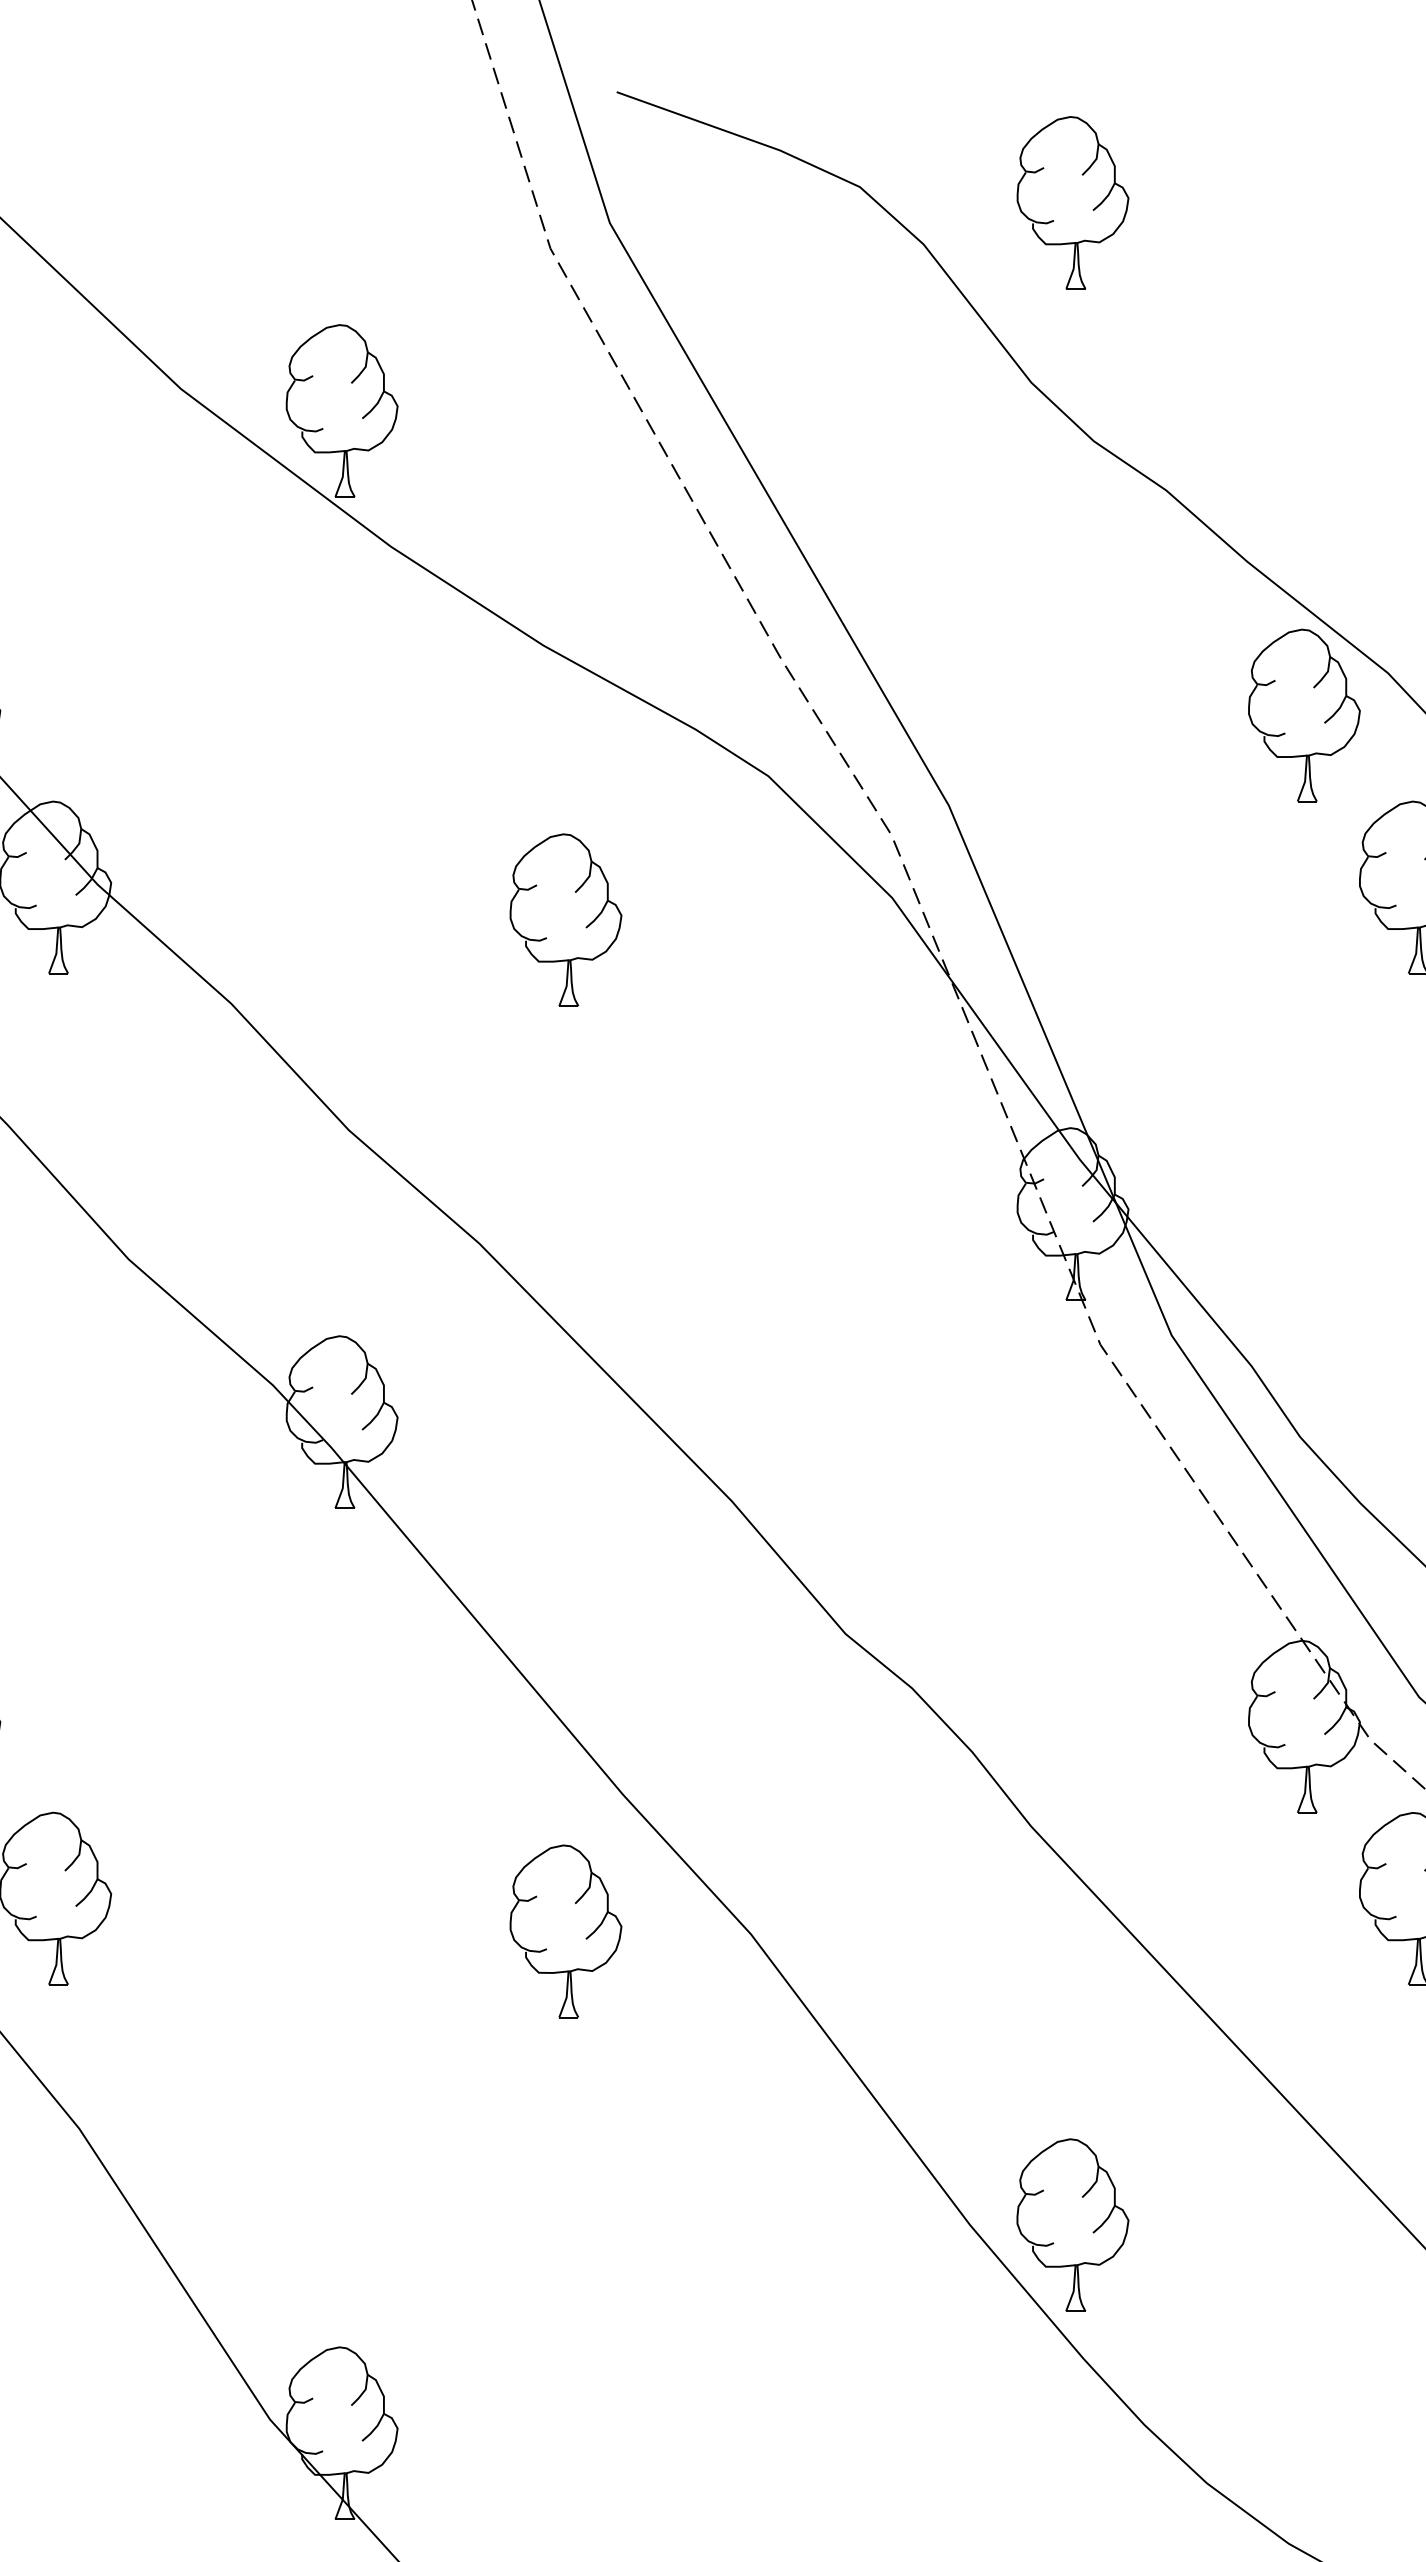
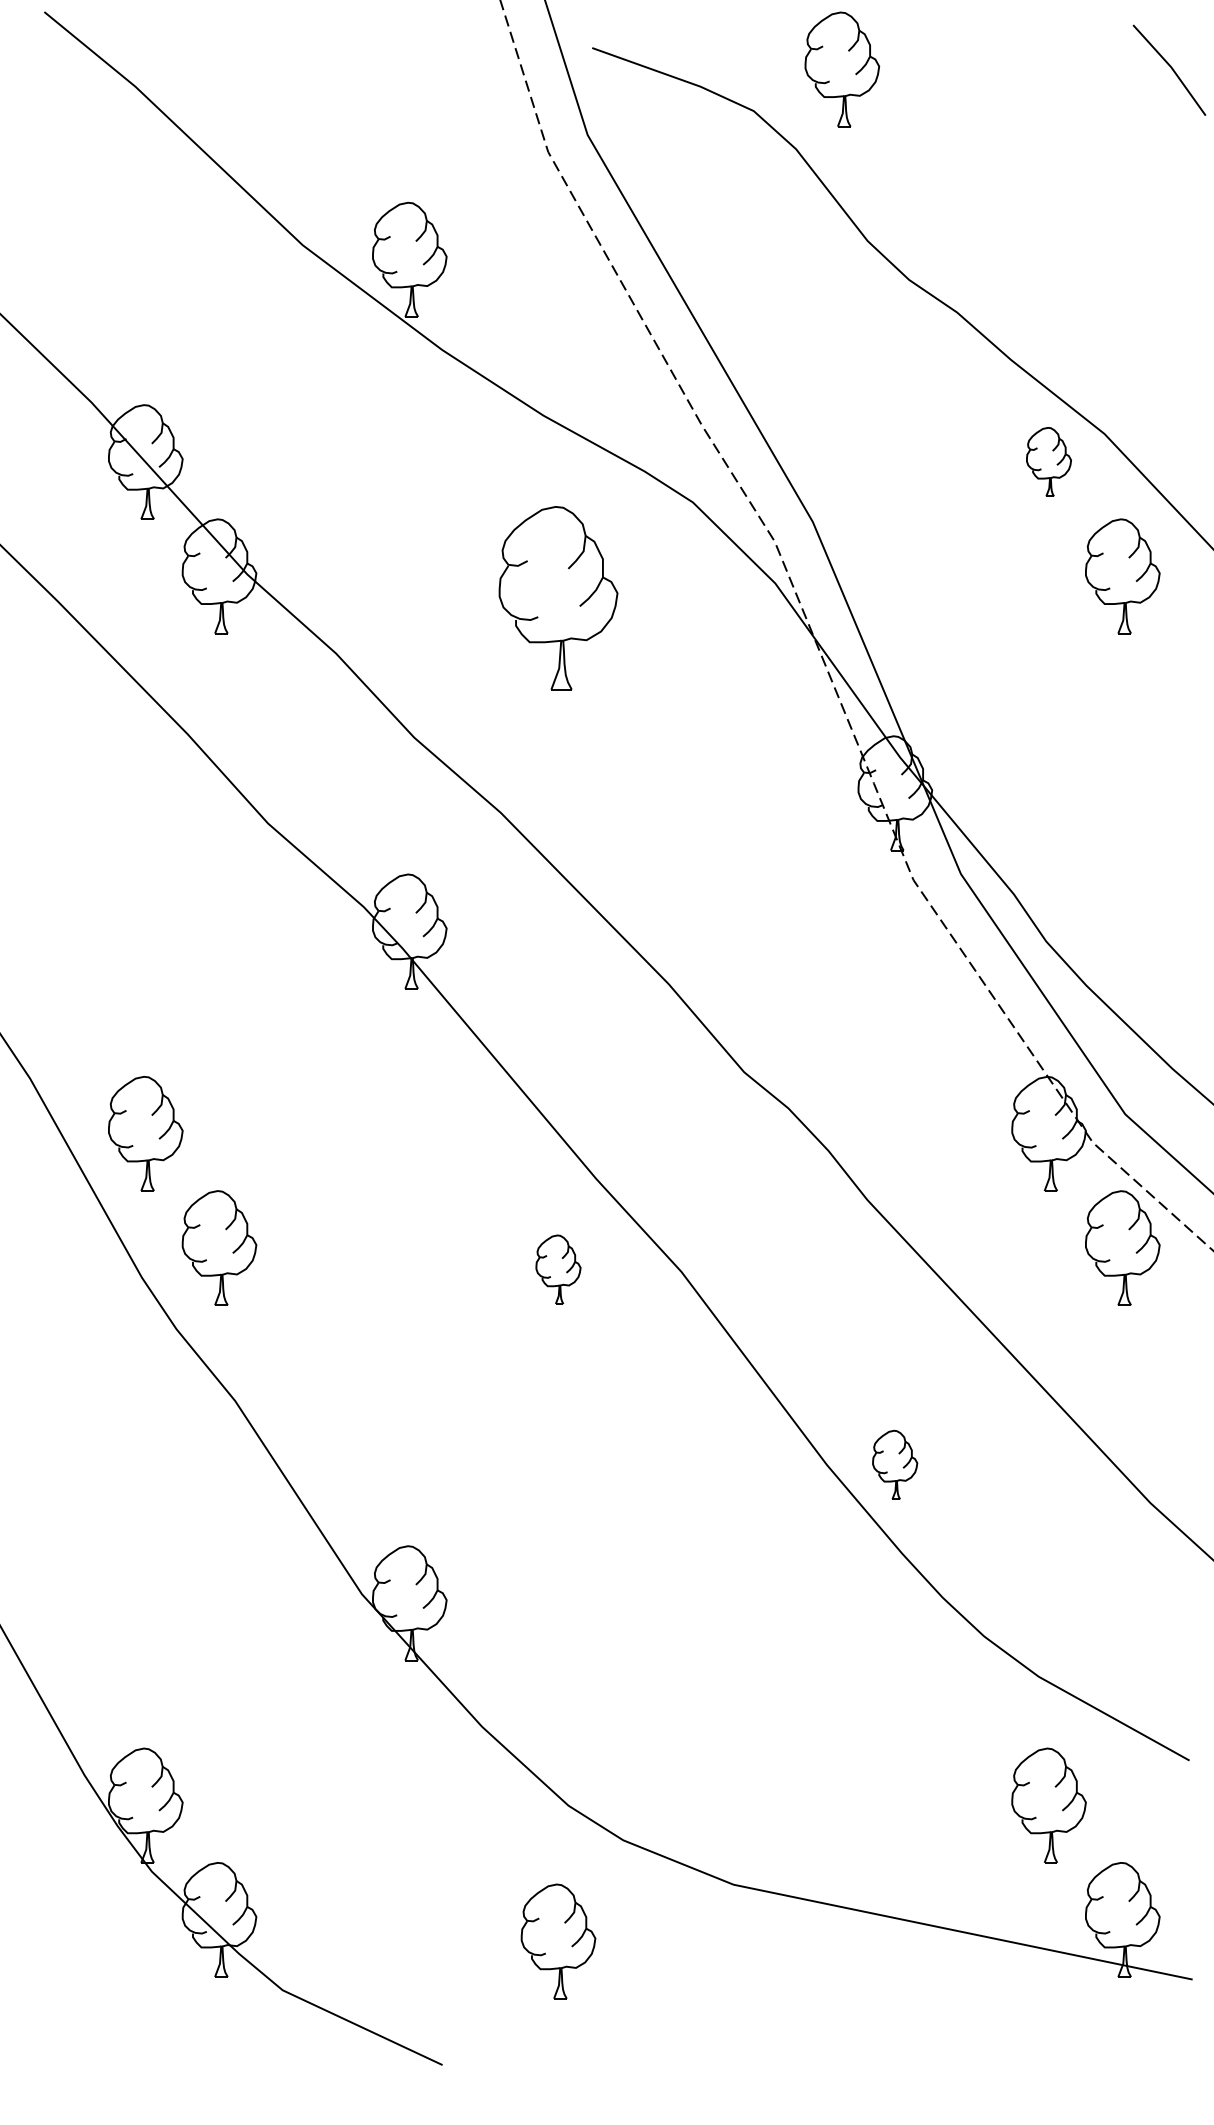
part: (1073, 202) -> (842, 69), moved
part: (1303, 714) -> (1048, 461), size x0.6
part: (565, 919) -> (558, 597), size x1.6
part: (565, 1930) -> (558, 1269), size x0.6
part: (1071, 2224) -> (894, 1464), size x0.6

